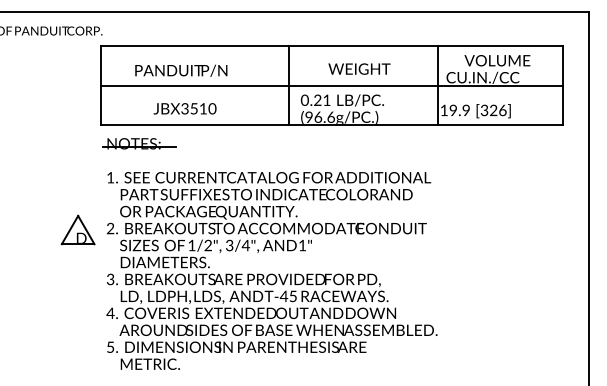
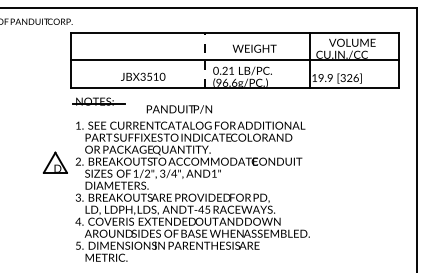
text: (181, 70) -> (179, 109), moved
line: (289, 85) -> (205, 60), solid -> dashed
text: (184, 108) -> (142, 76), moved

